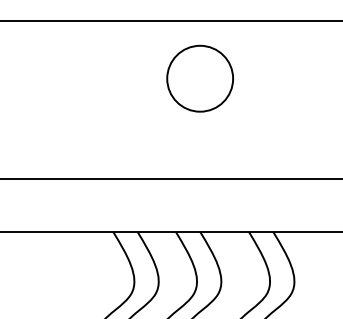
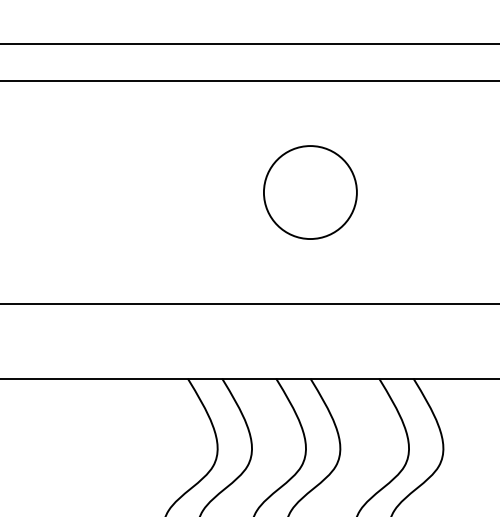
circle: (200, 78) -> (310, 192), moved

